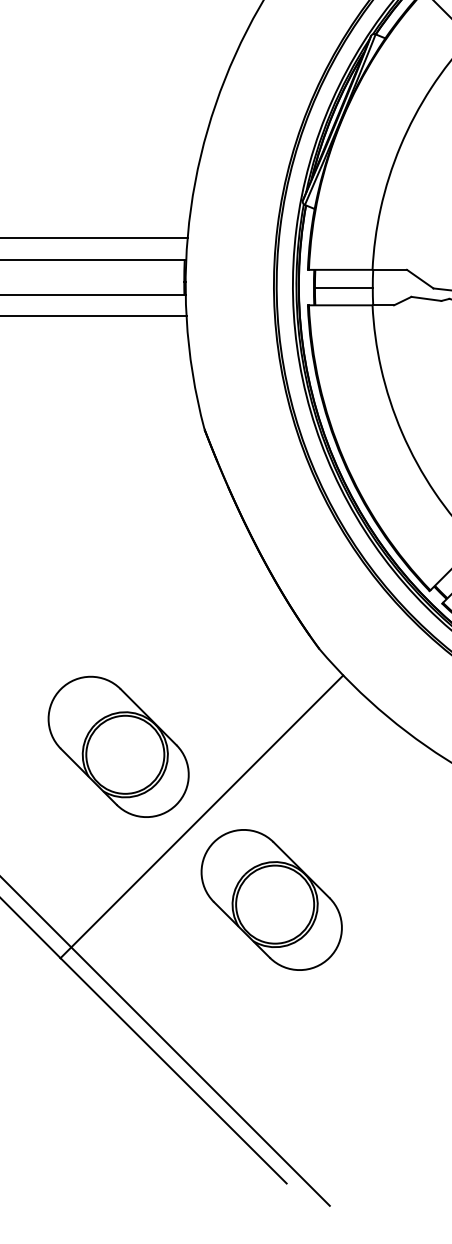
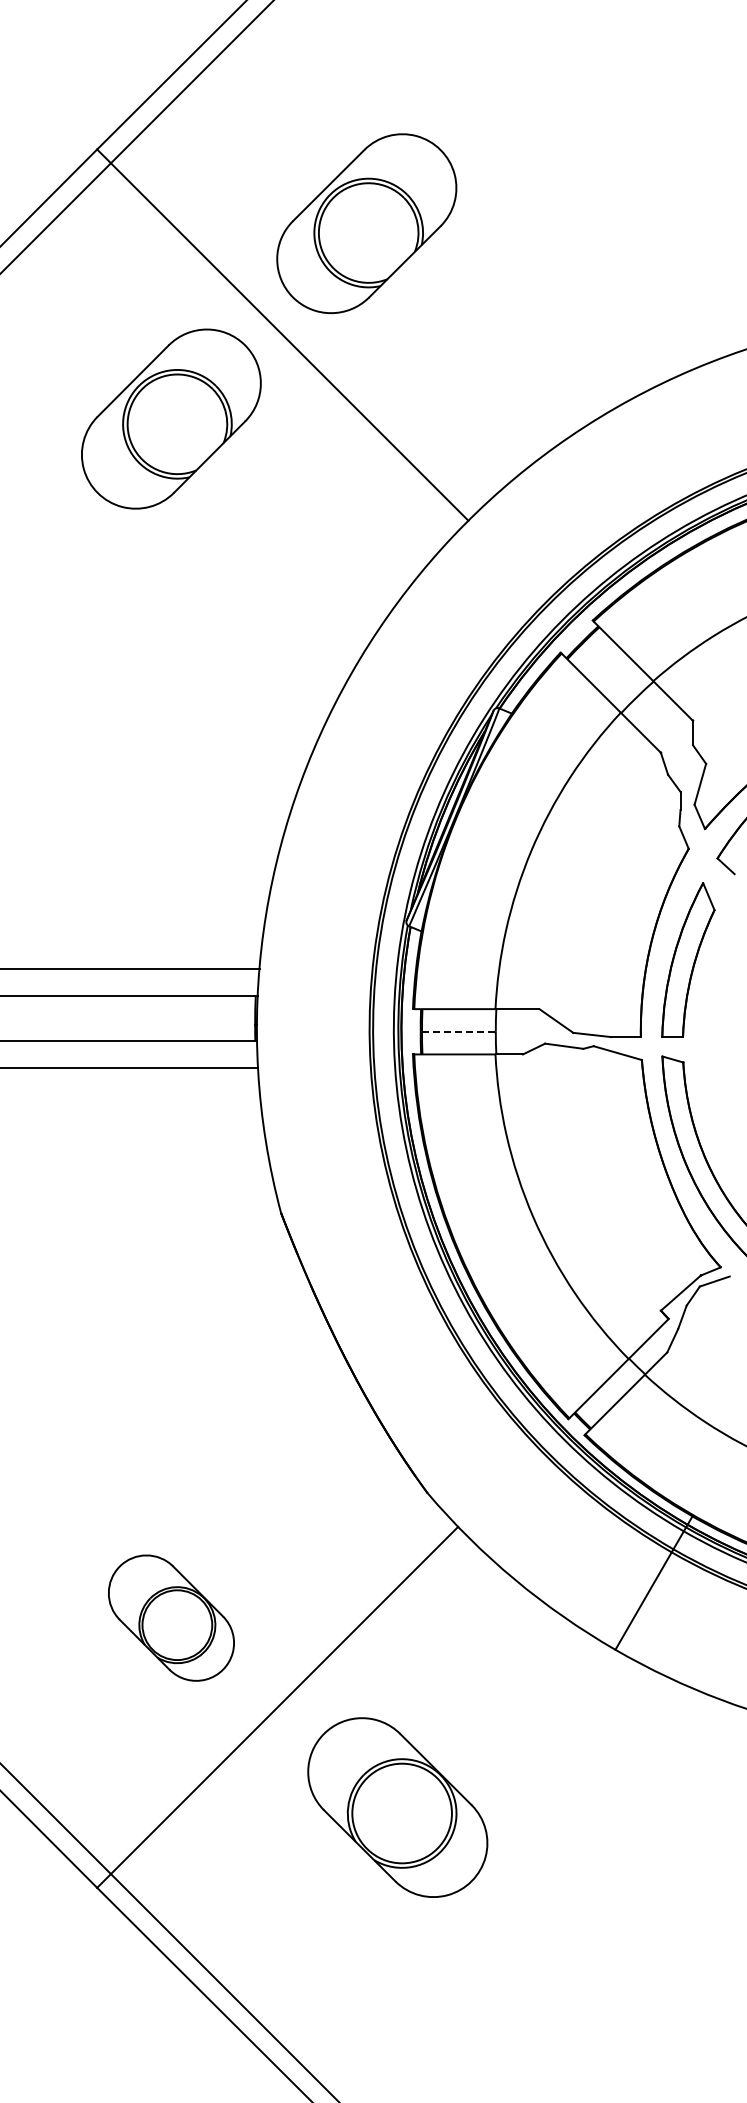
line: (343, 287) -> (458, 1031), solid -> dashed
part: (118, 746) -> (171, 1617), size x0.7
part: (271, 899) -> (397, 1807), moved

